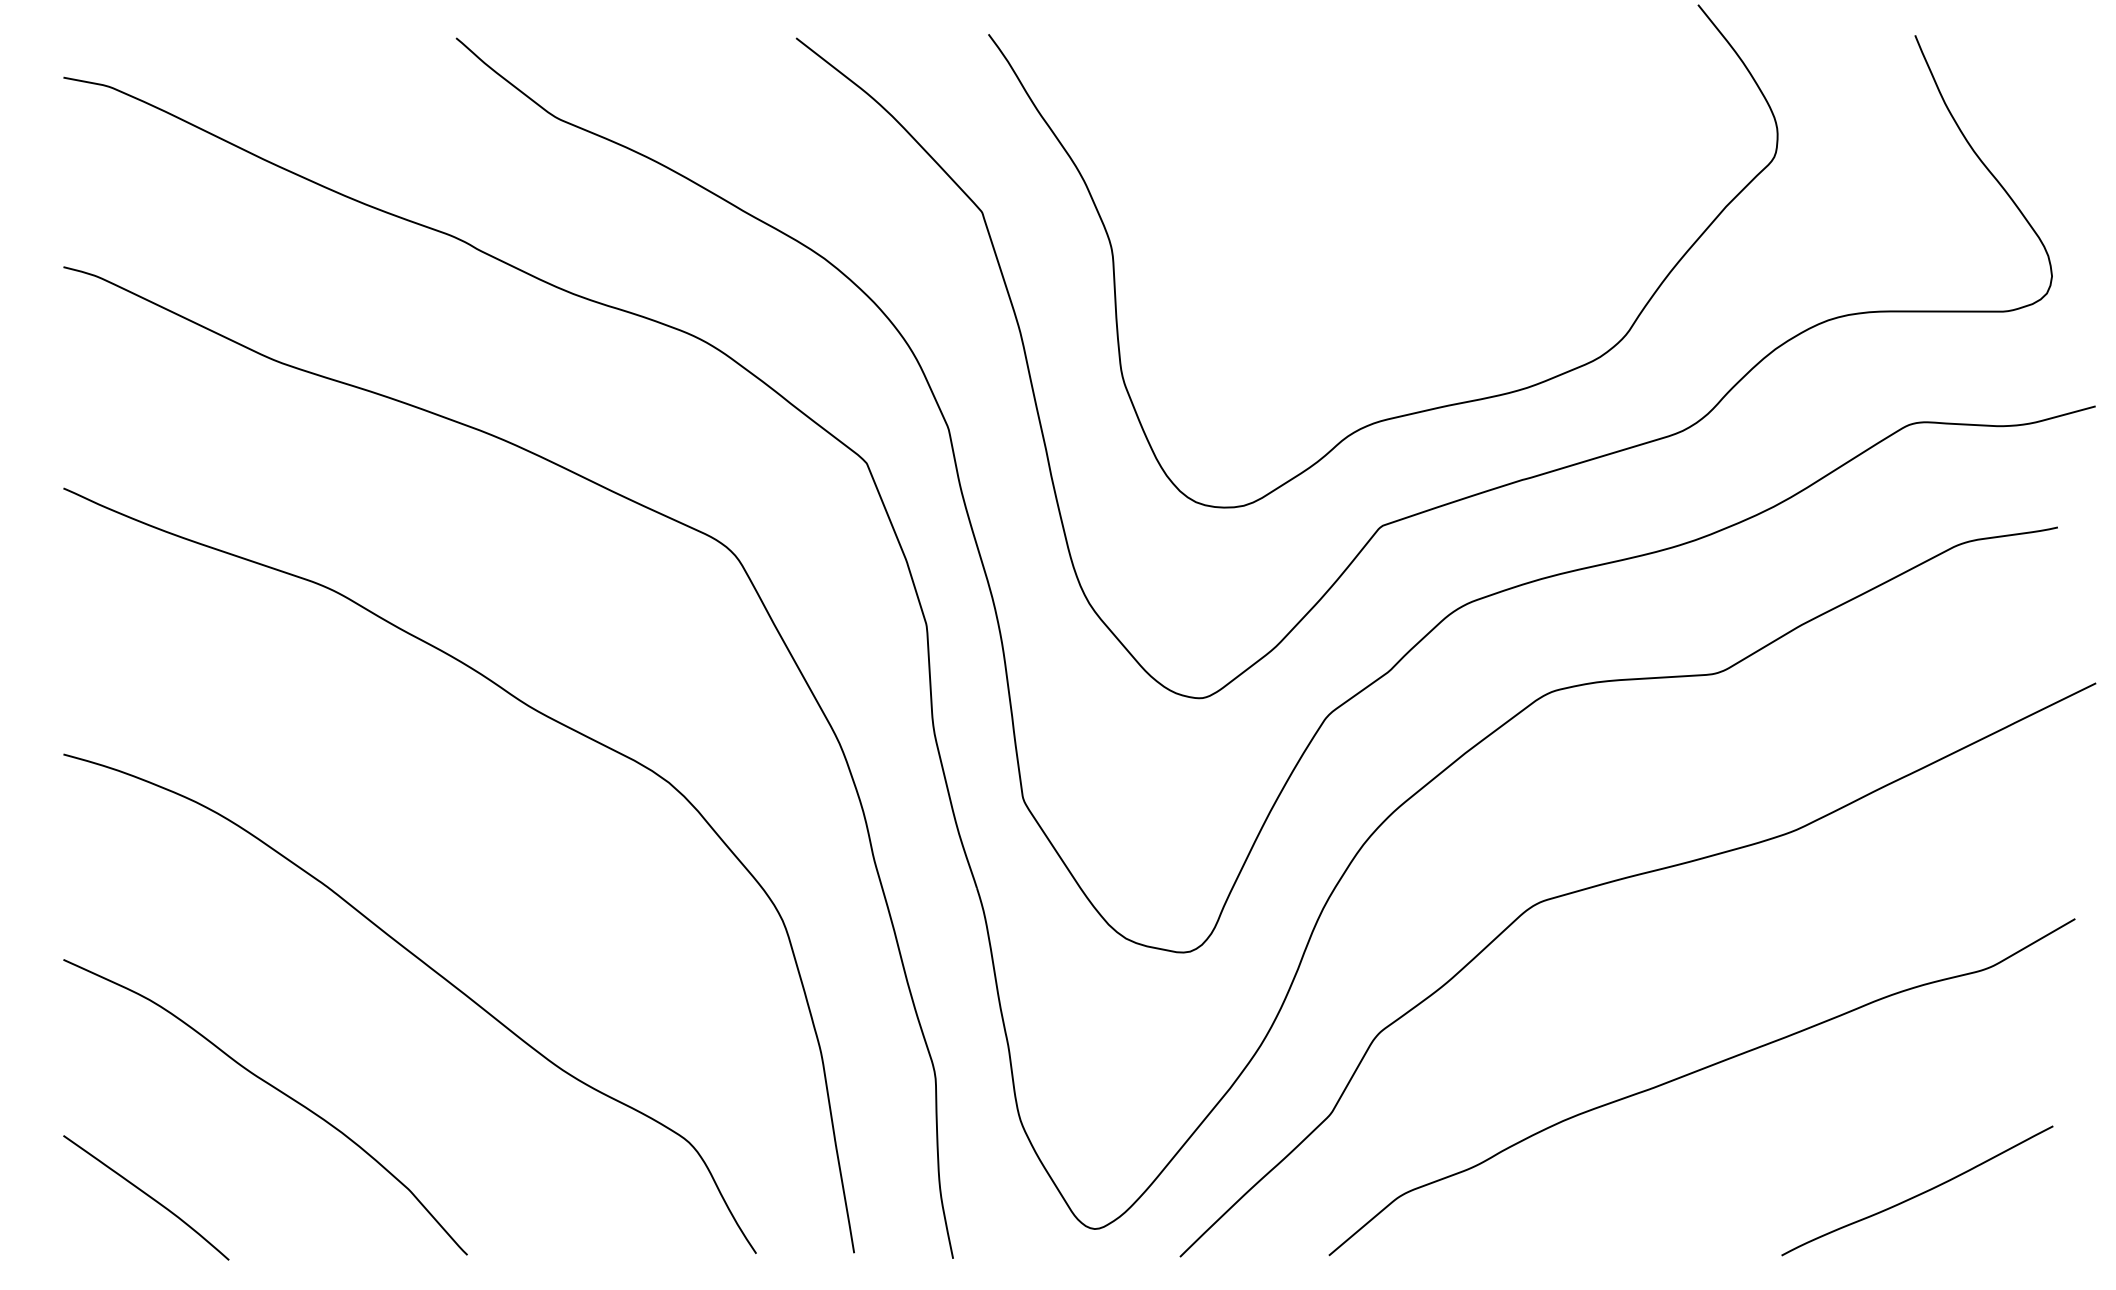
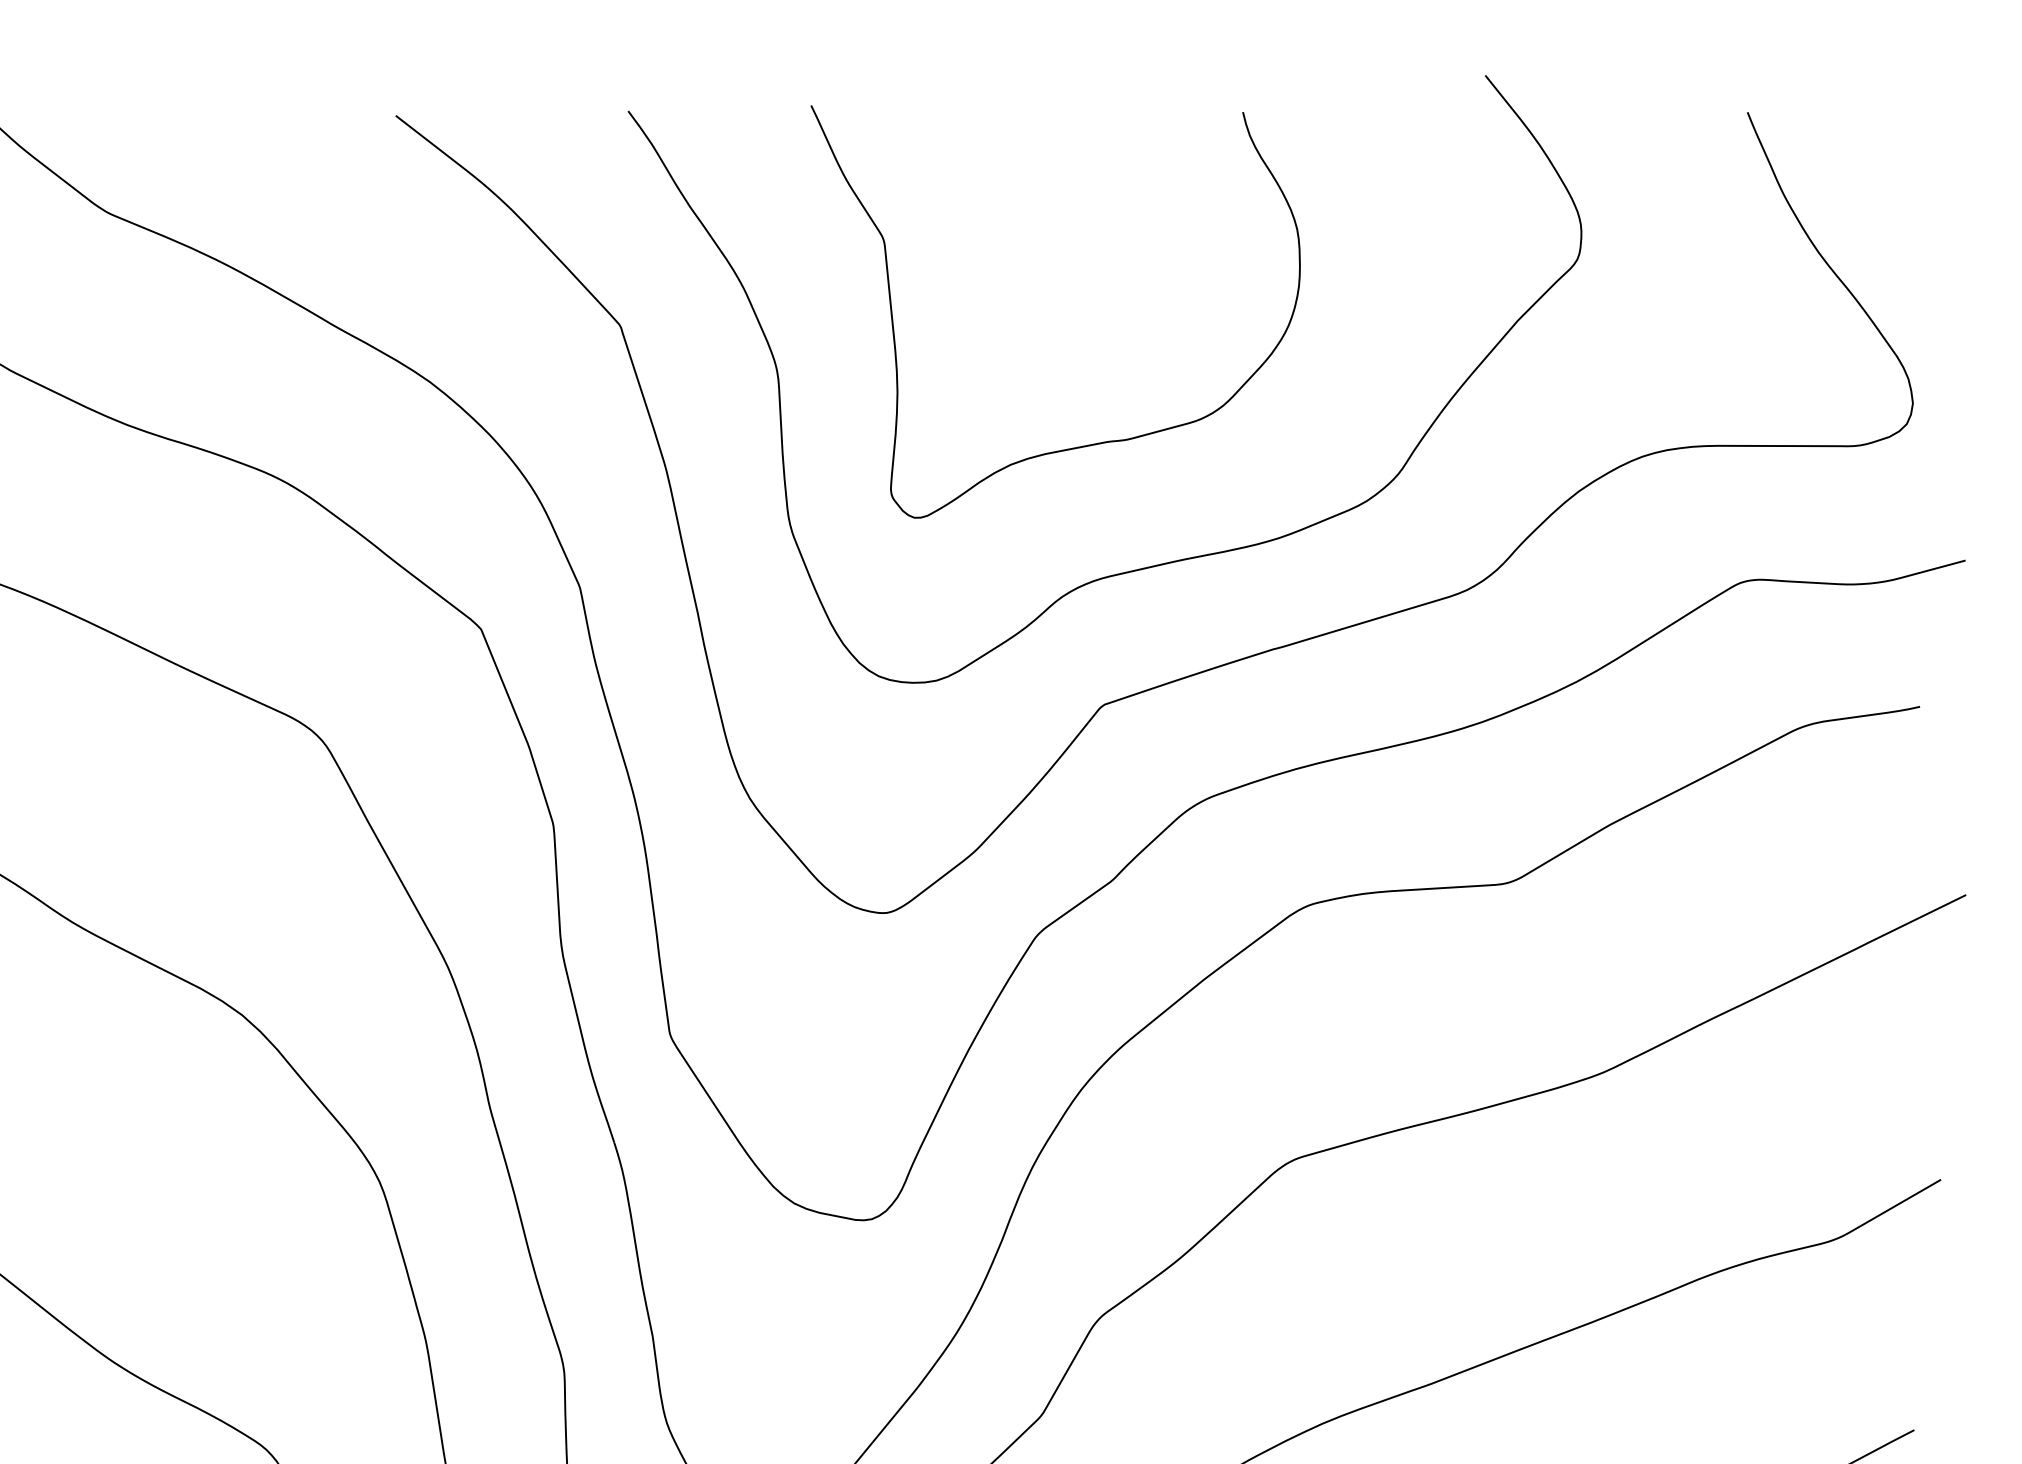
curve: (1361, 311) -> (1078, 445), added

